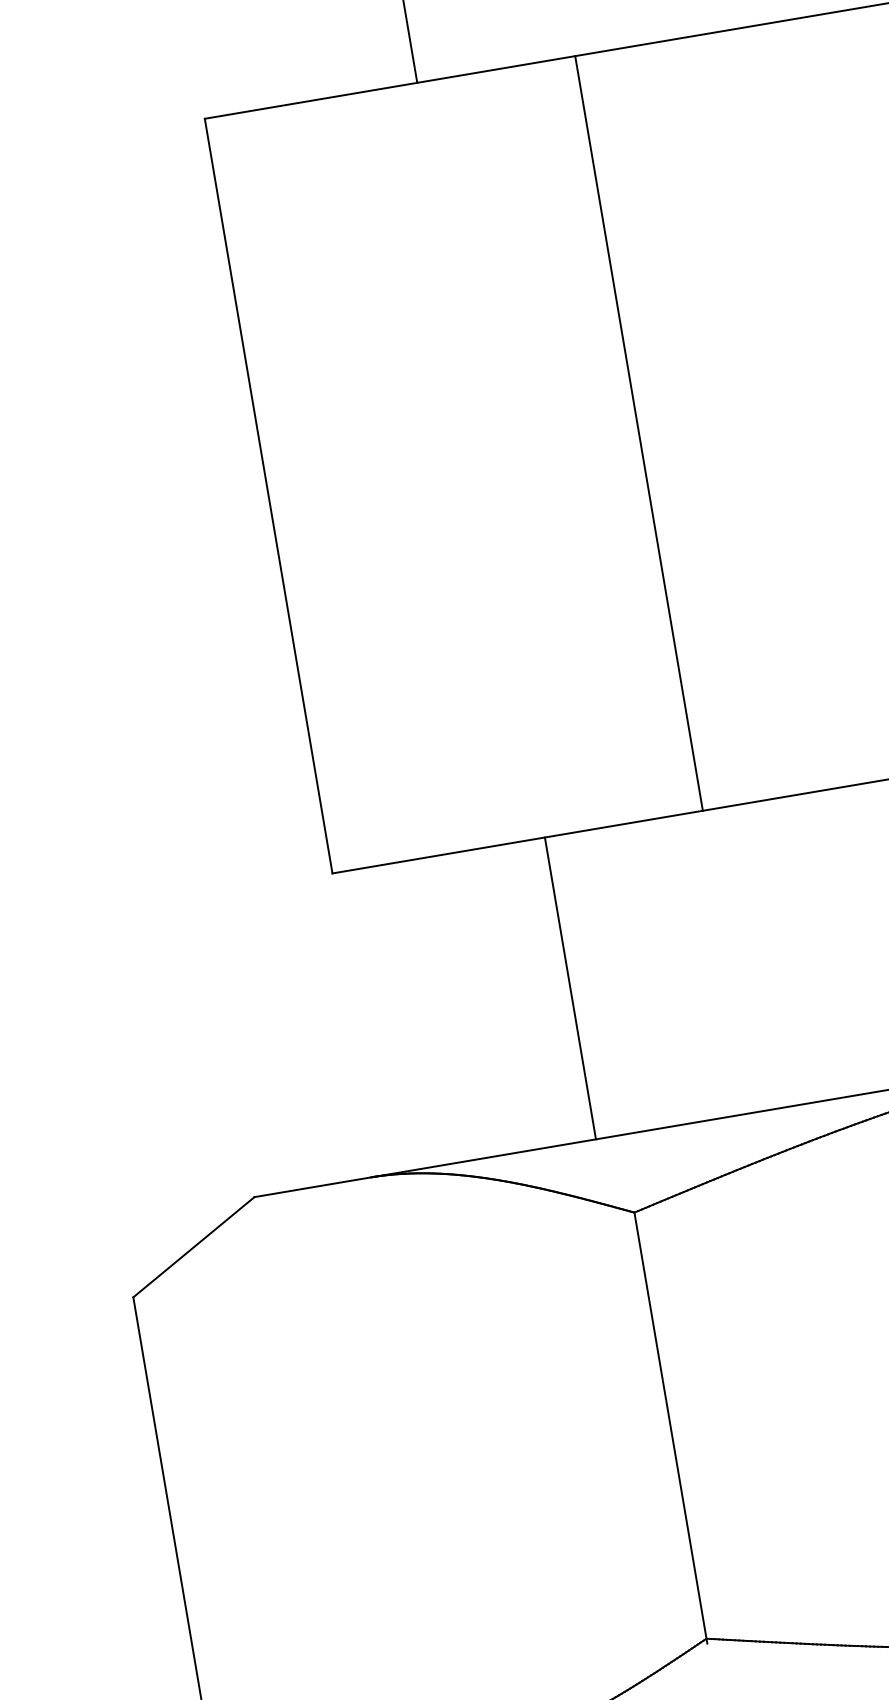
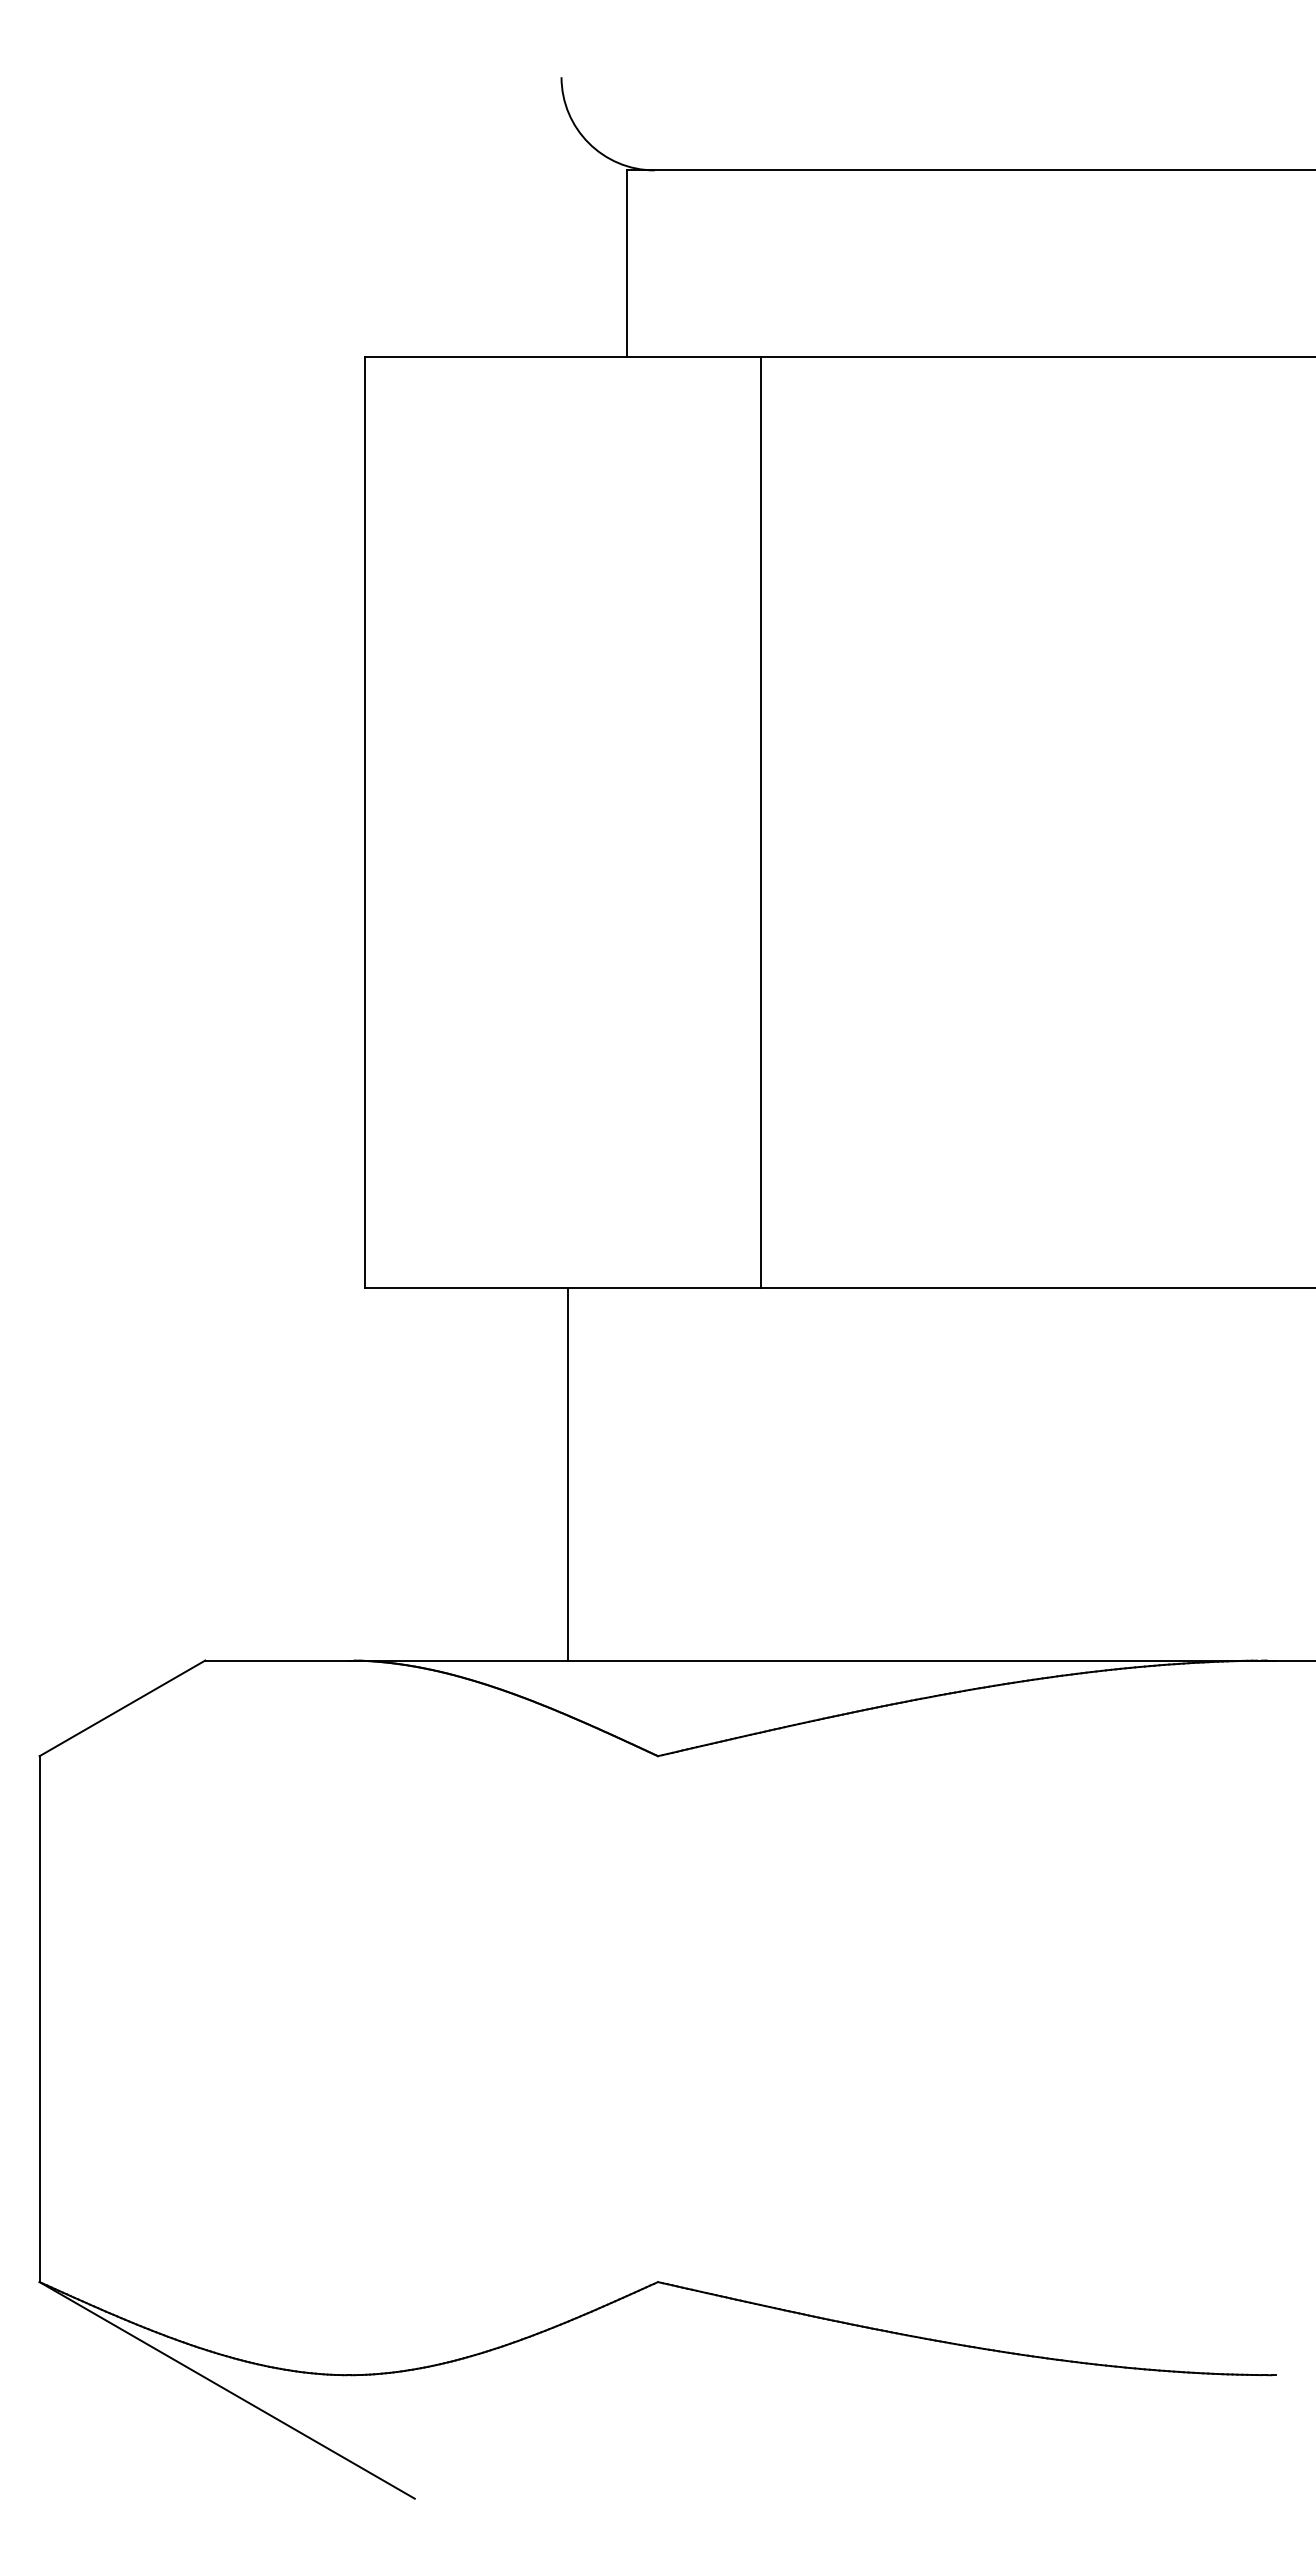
line: (638, 433) -> (760, 822), moved
line: (570, 988) -> (567, 1474), moved
line: (671, 1428) -> (658, 2022), removed

